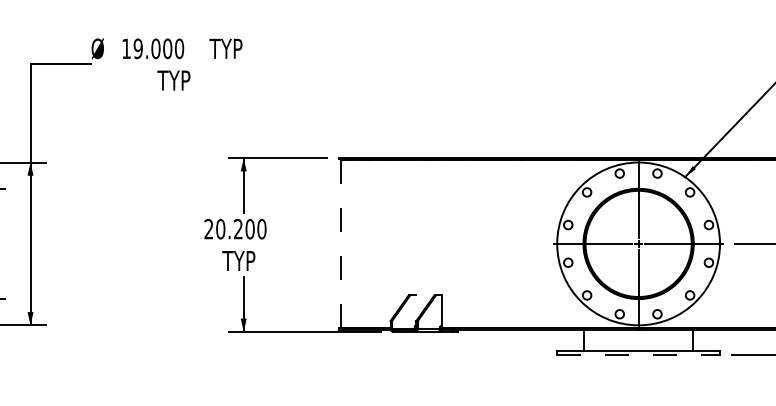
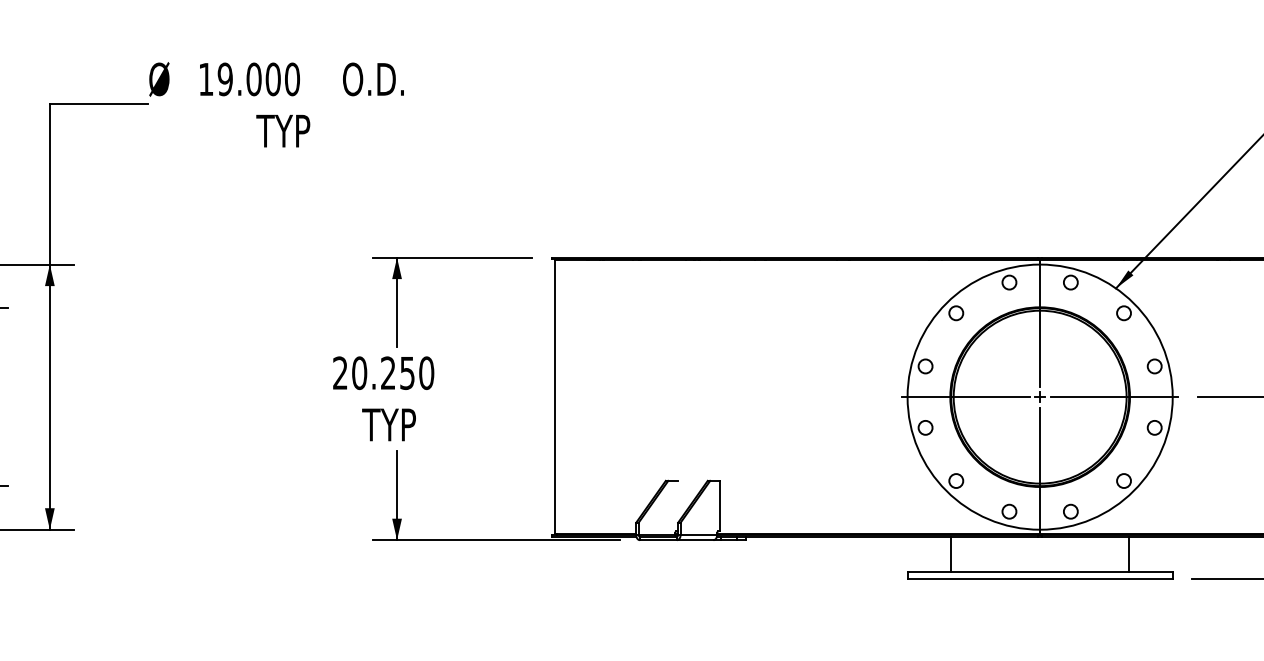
text: (228, 48) -> (372, 78), TYP -> O.D.
text: (249, 229) -> (406, 373), 20.200 -> 20.250
line: (340, 244) -> (554, 398), dashed -> solid
line: (639, 355) -> (1041, 578), dashed -> solid

